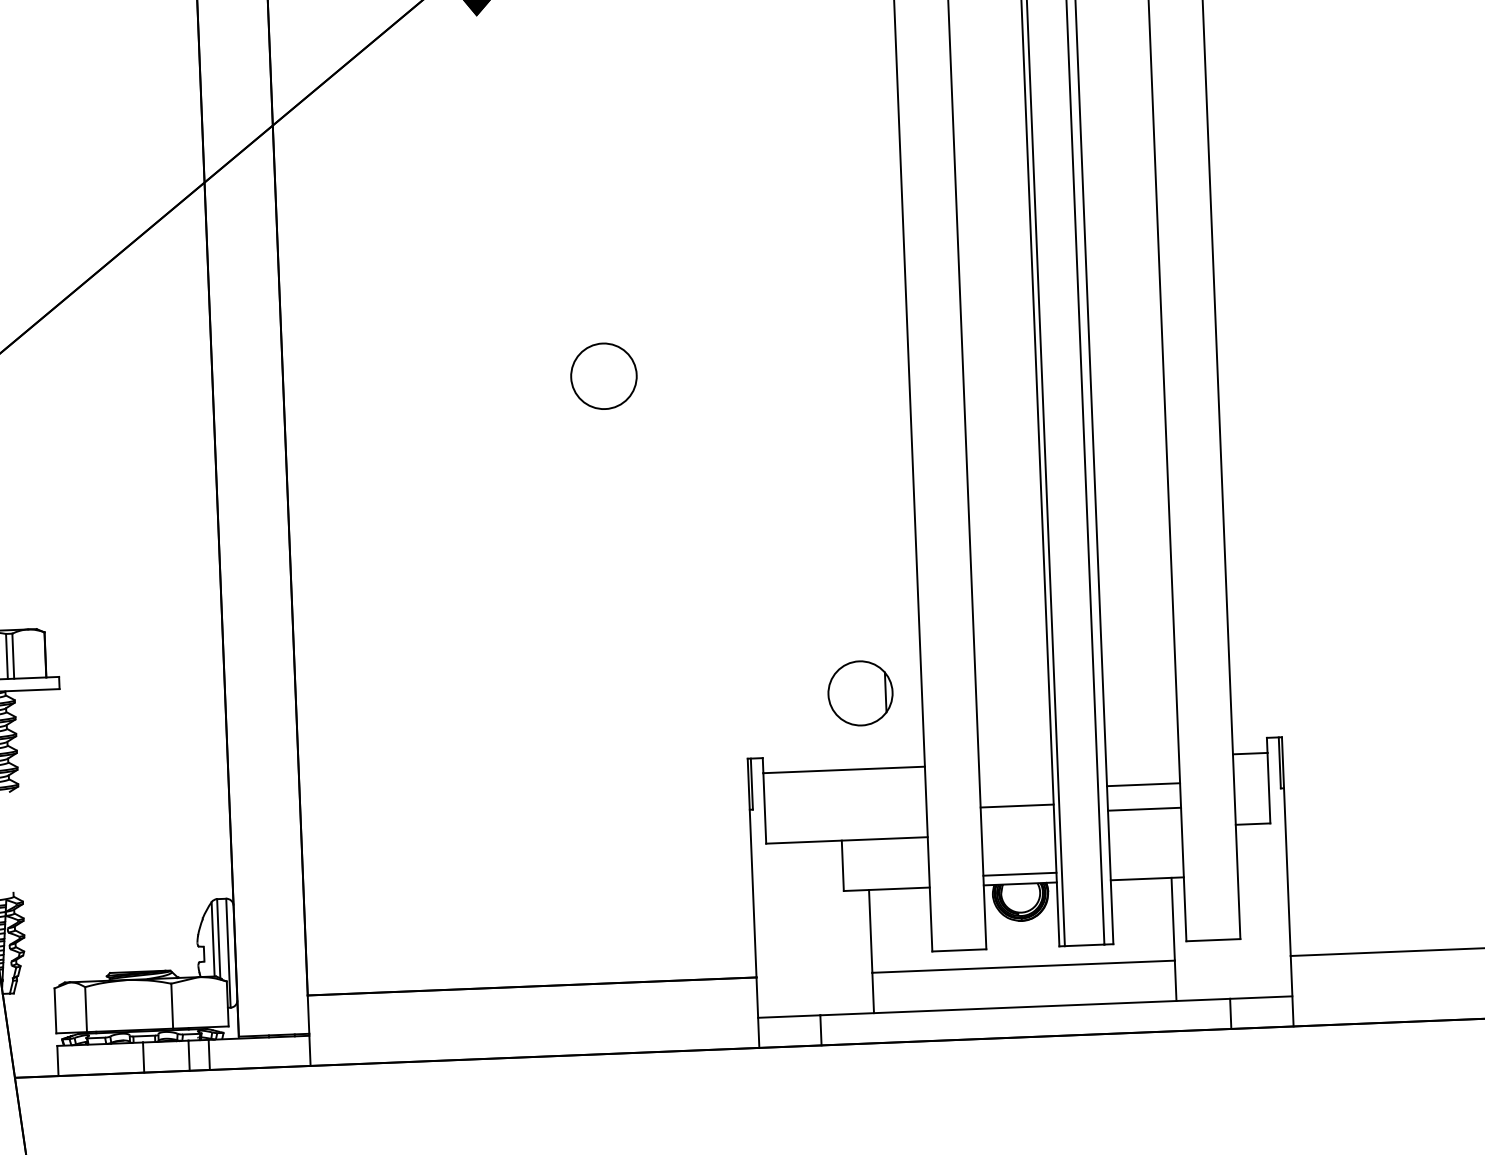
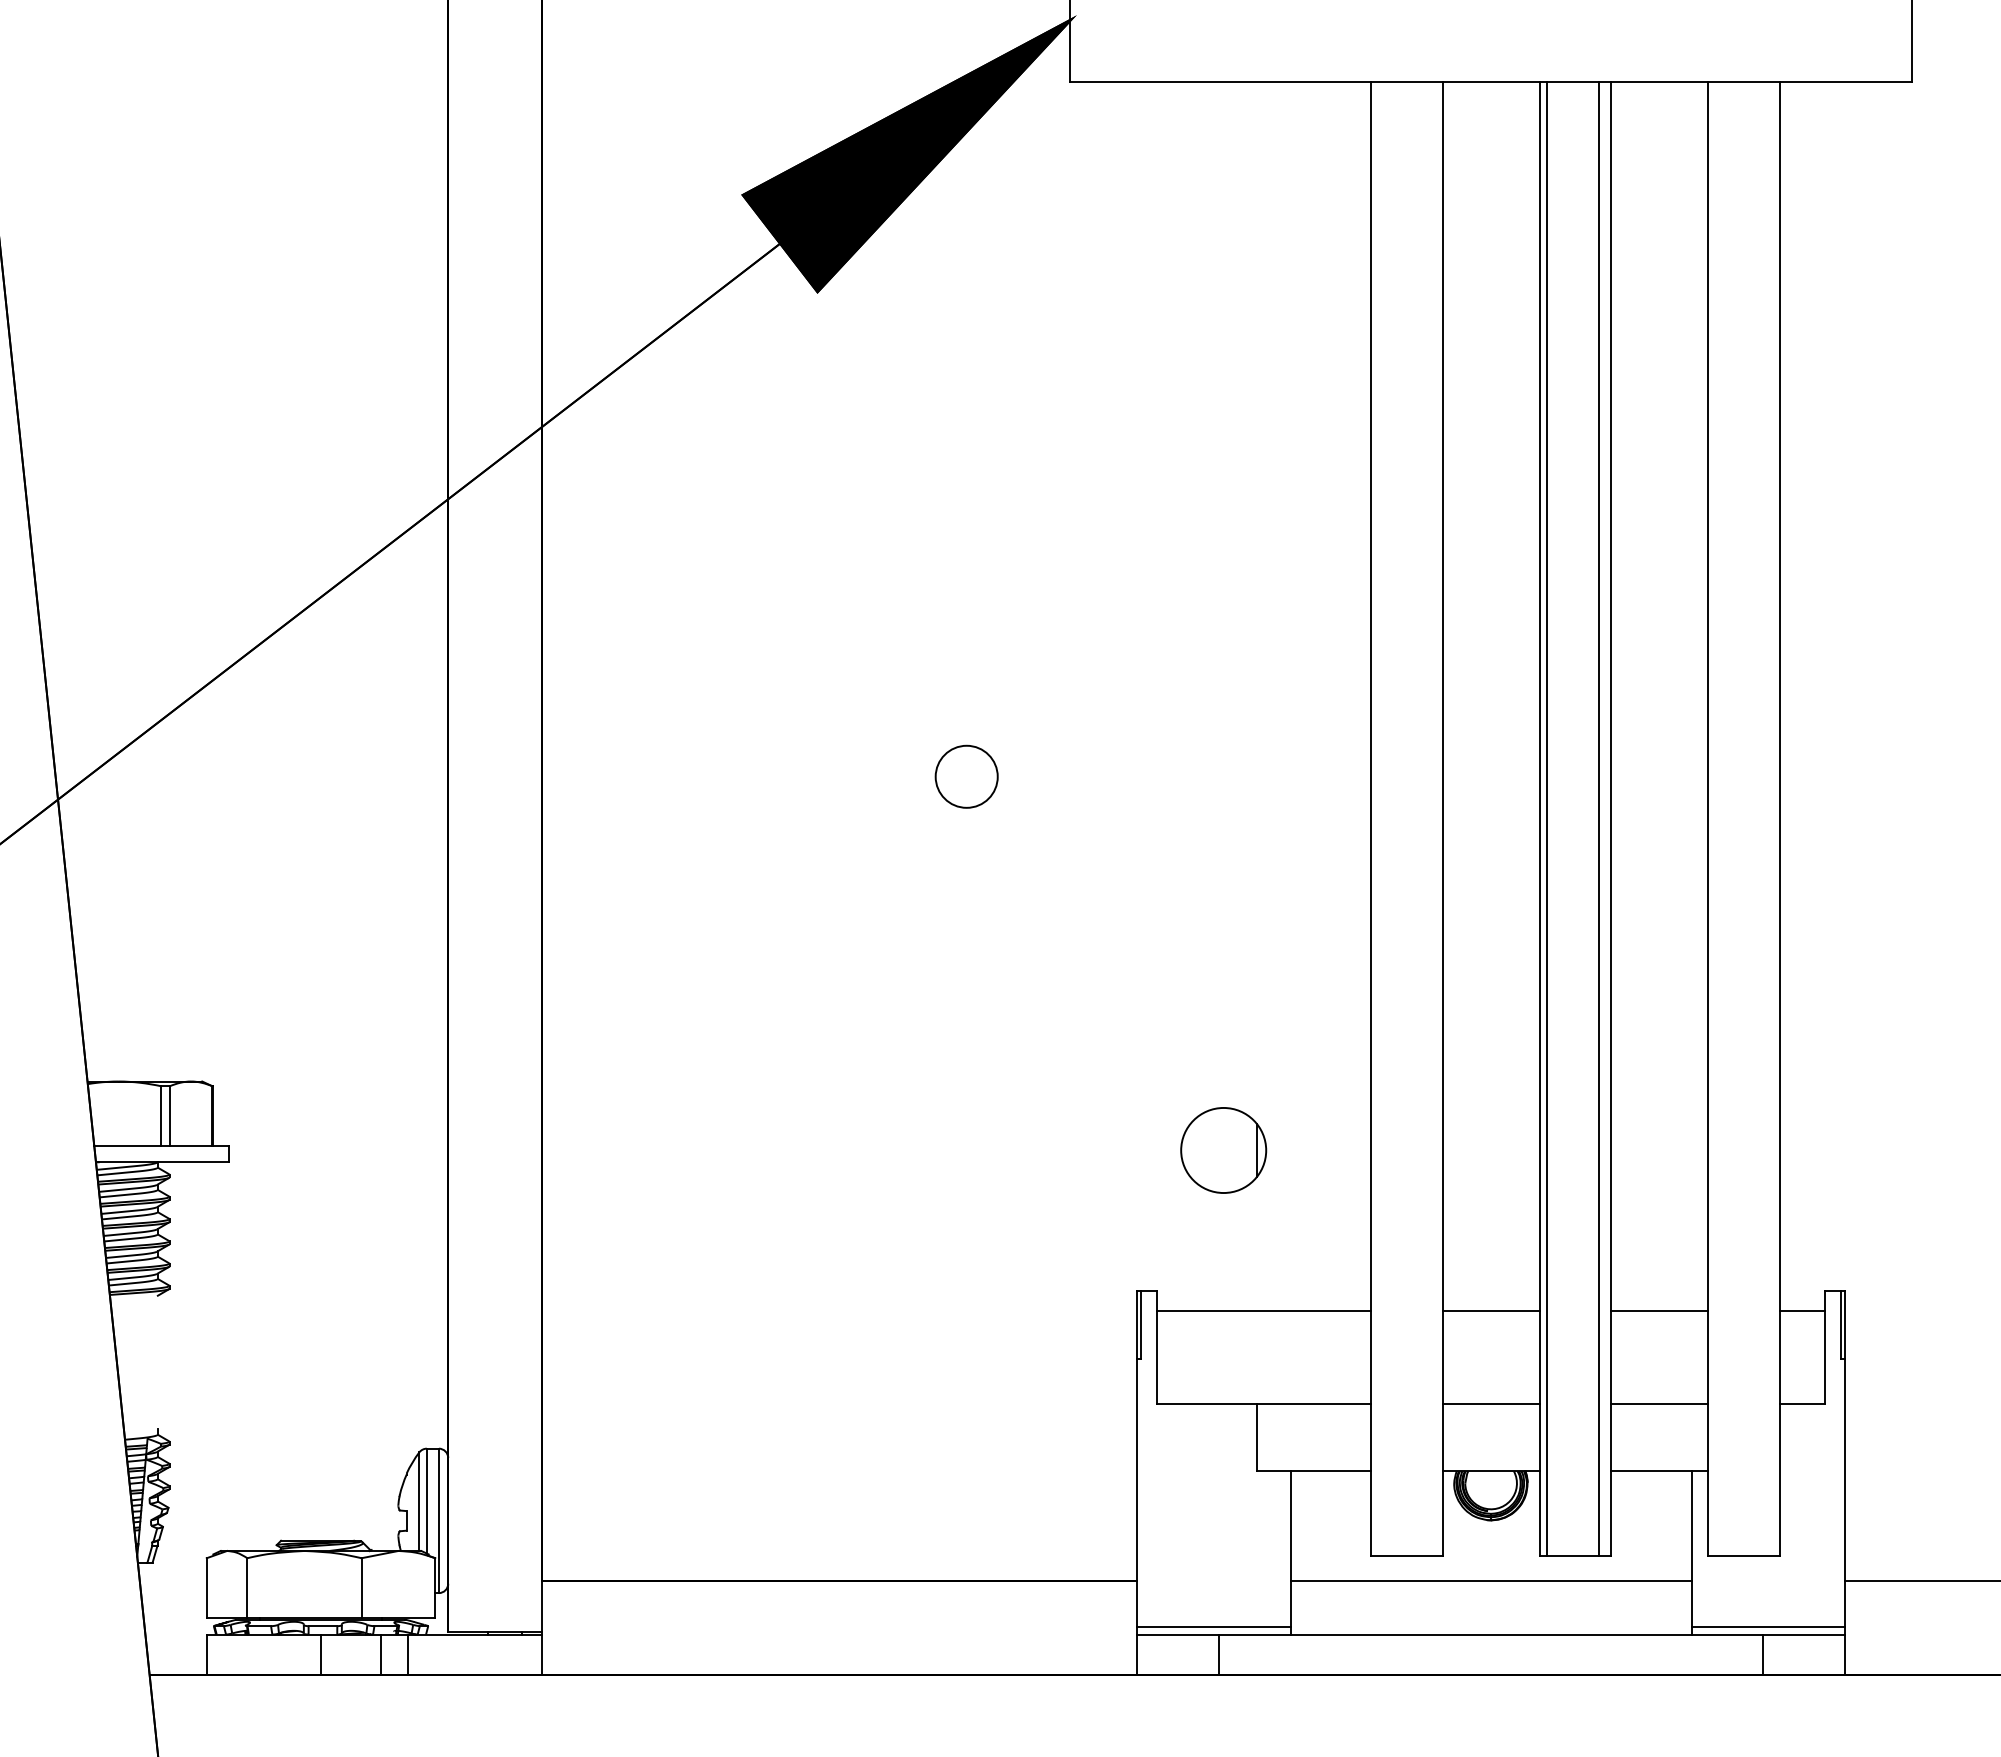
circle: (603, 375) -> (966, 776), size x0.71
part: (860, 693) -> (1223, 1150), moved
line: (1143, 784) -> (1659, 1404), moved
line: (1016, 805) -> (1490, 1310), moved
line: (1144, 808) -> (1659, 1310), moved
line: (1019, 874) -> (1490, 1404), moved
line: (1234, 992) -> (1768, 1626), added
line: (815, 1009) -> (1213, 1626), added

